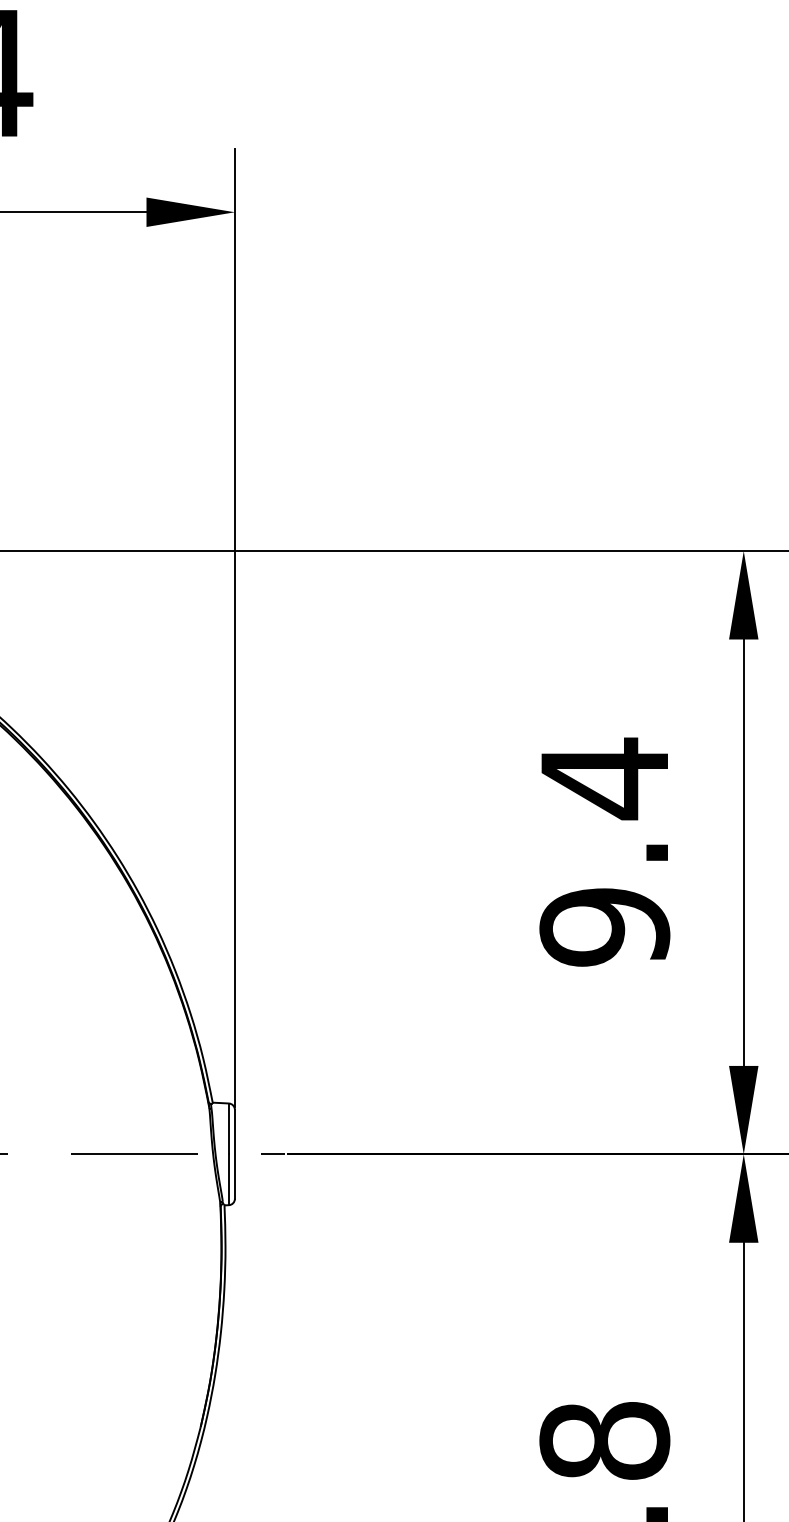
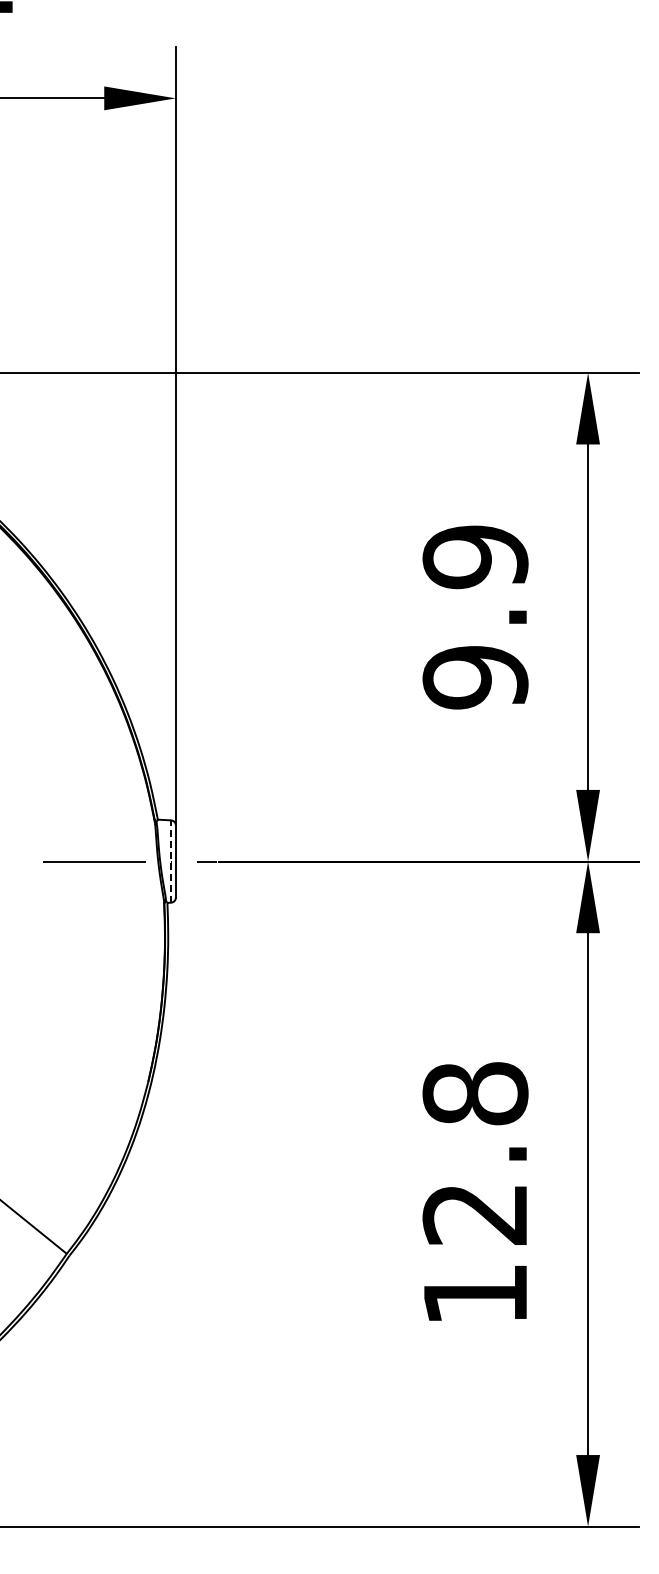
text: (604, 777) -> (475, 556), 9.4 -> 9.9
line: (229, 1154) -> (171, 861), solid -> dashed

